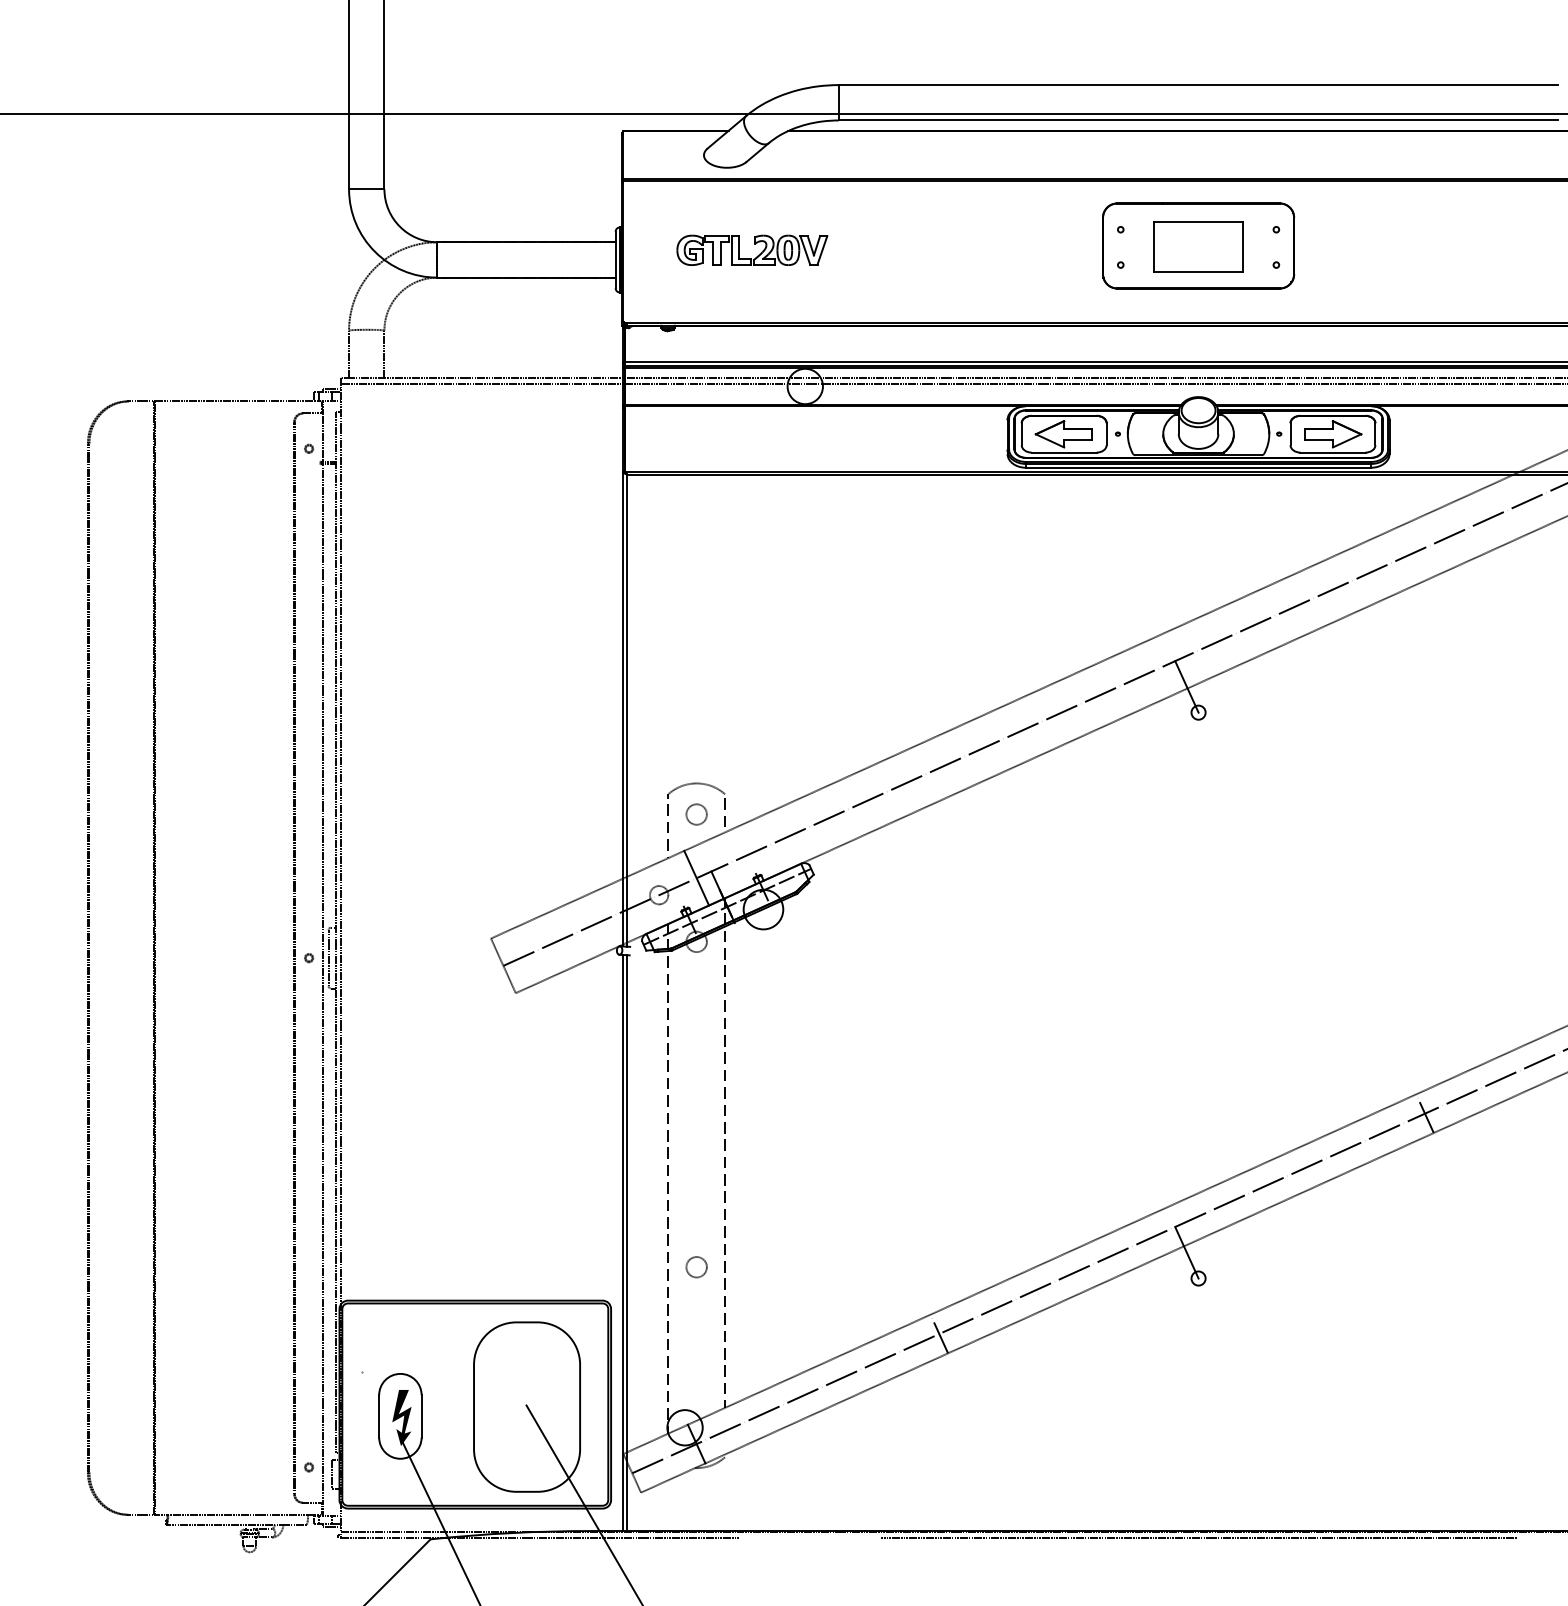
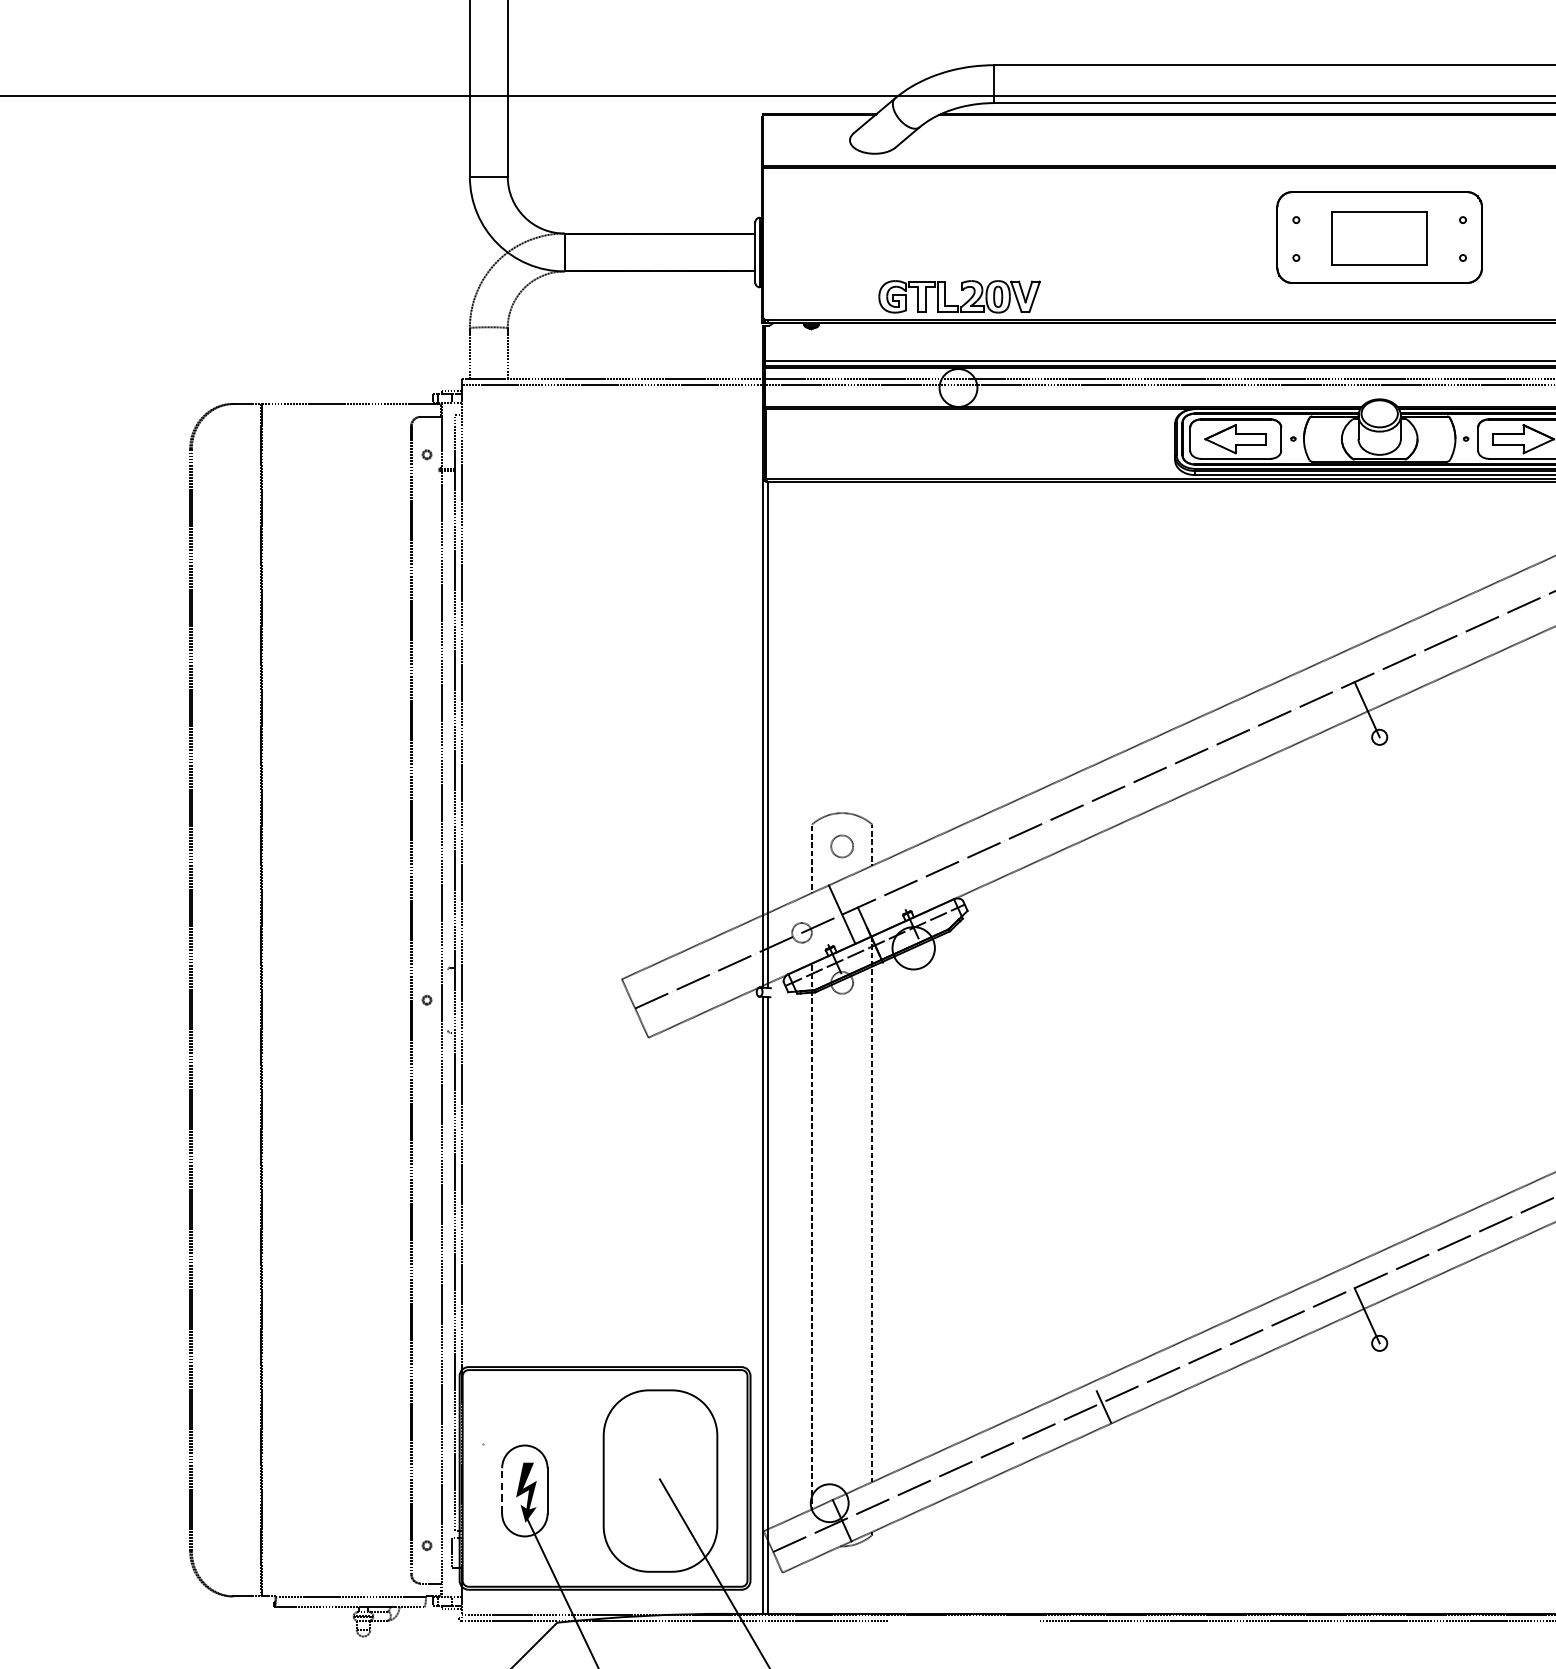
part: (752, 249) -> (959, 295), moved
line: (328, 957) -> (447, 999), removed
circle: (696, 1267) -> (841, 1331), removed
line: (379, 1415) -> (502, 1490), solid -> dashed

